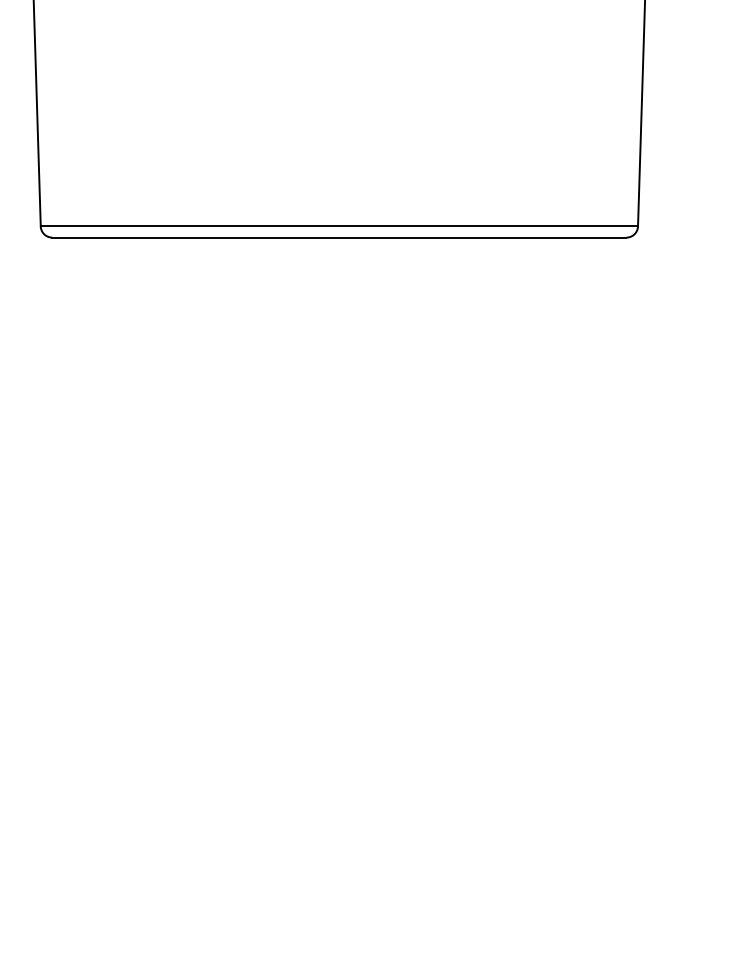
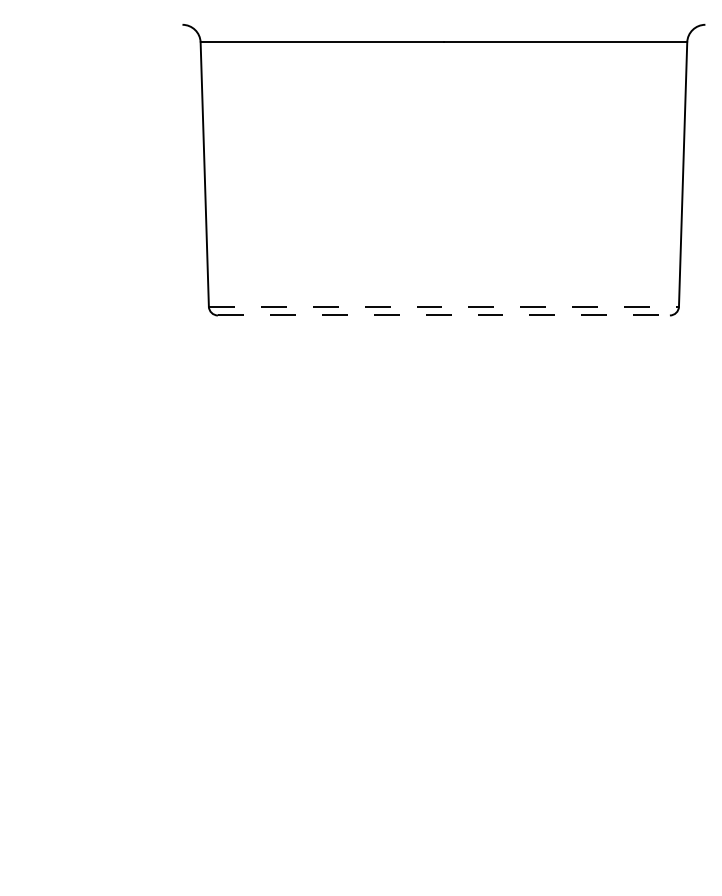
line: (340, 226) -> (444, 306), solid -> dashed
line: (338, 237) -> (443, 315), solid -> dashed

